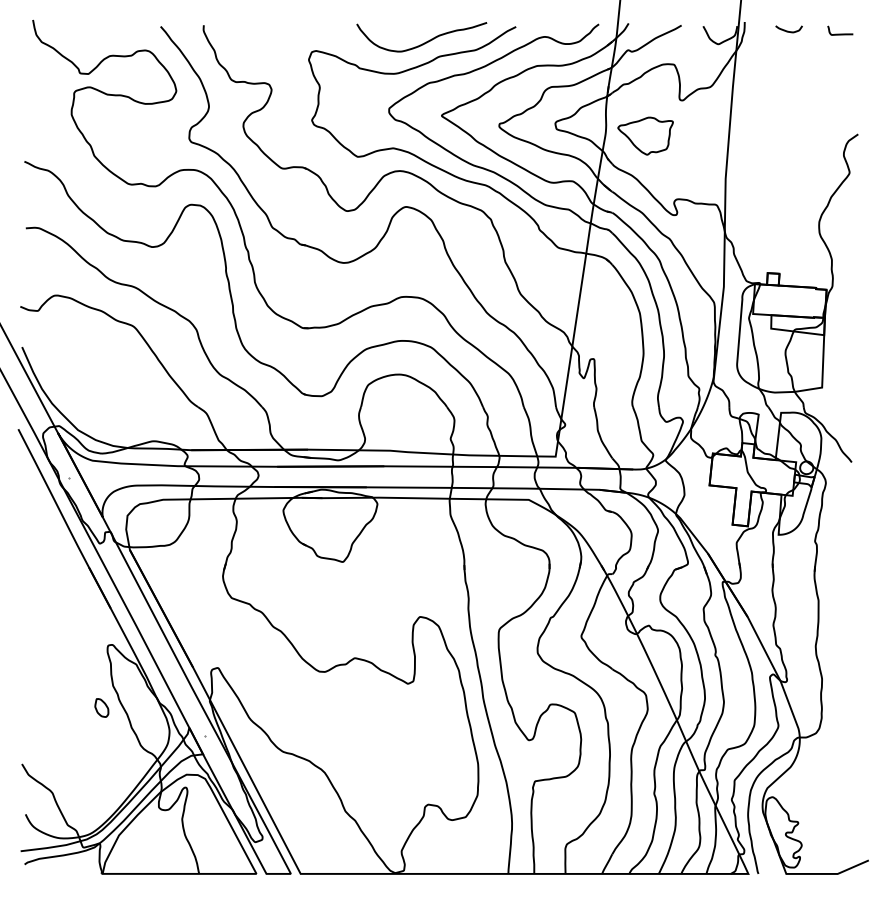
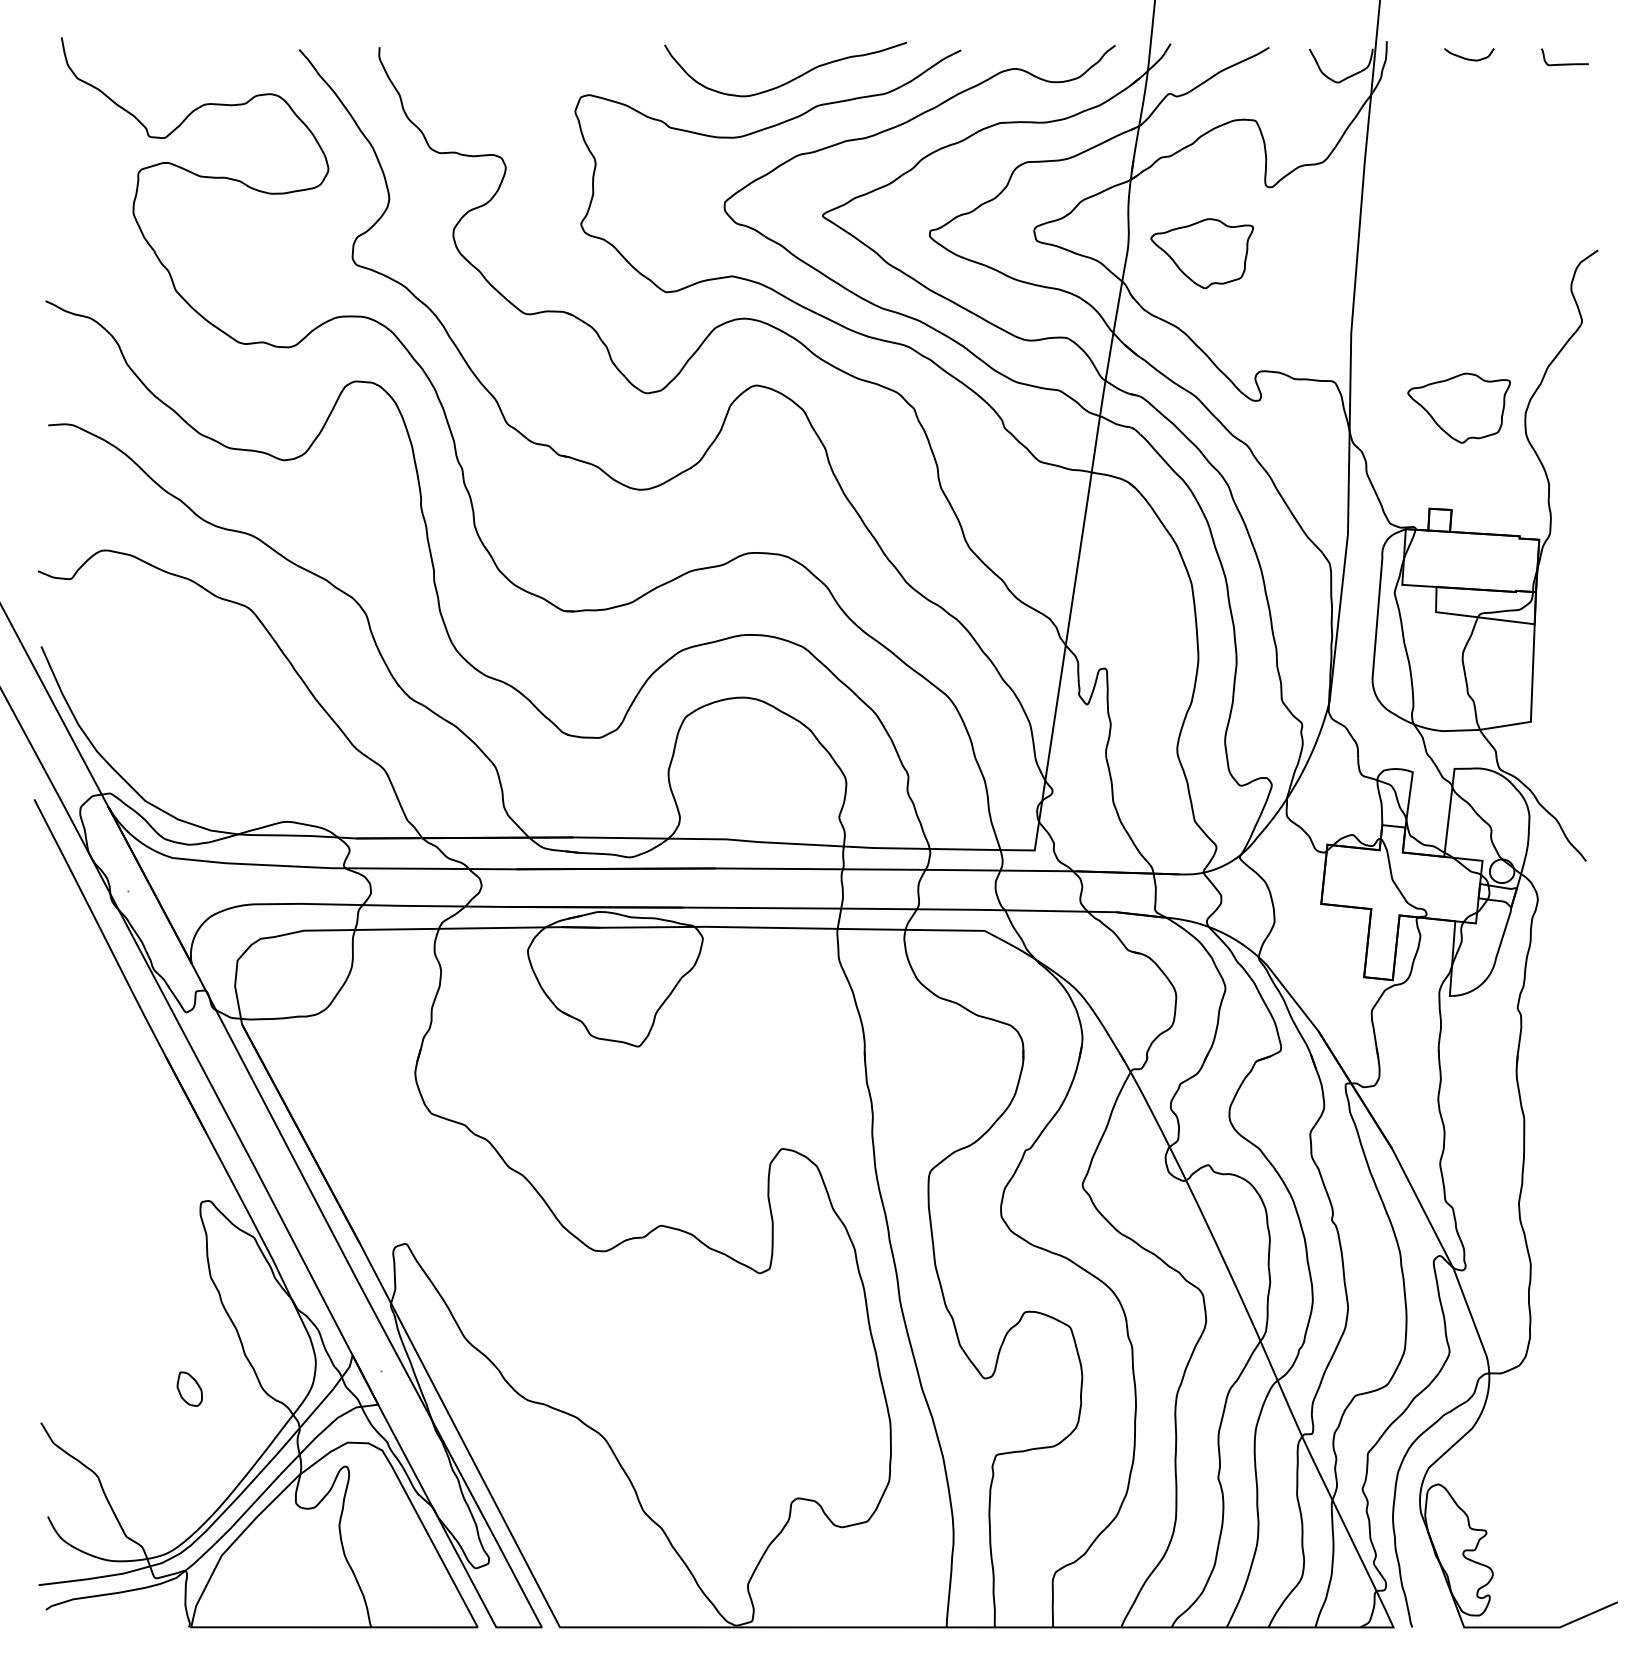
part: (783, 218) -> (1458, 407), added
part: (101, 707) -> (189, 1388), moved

